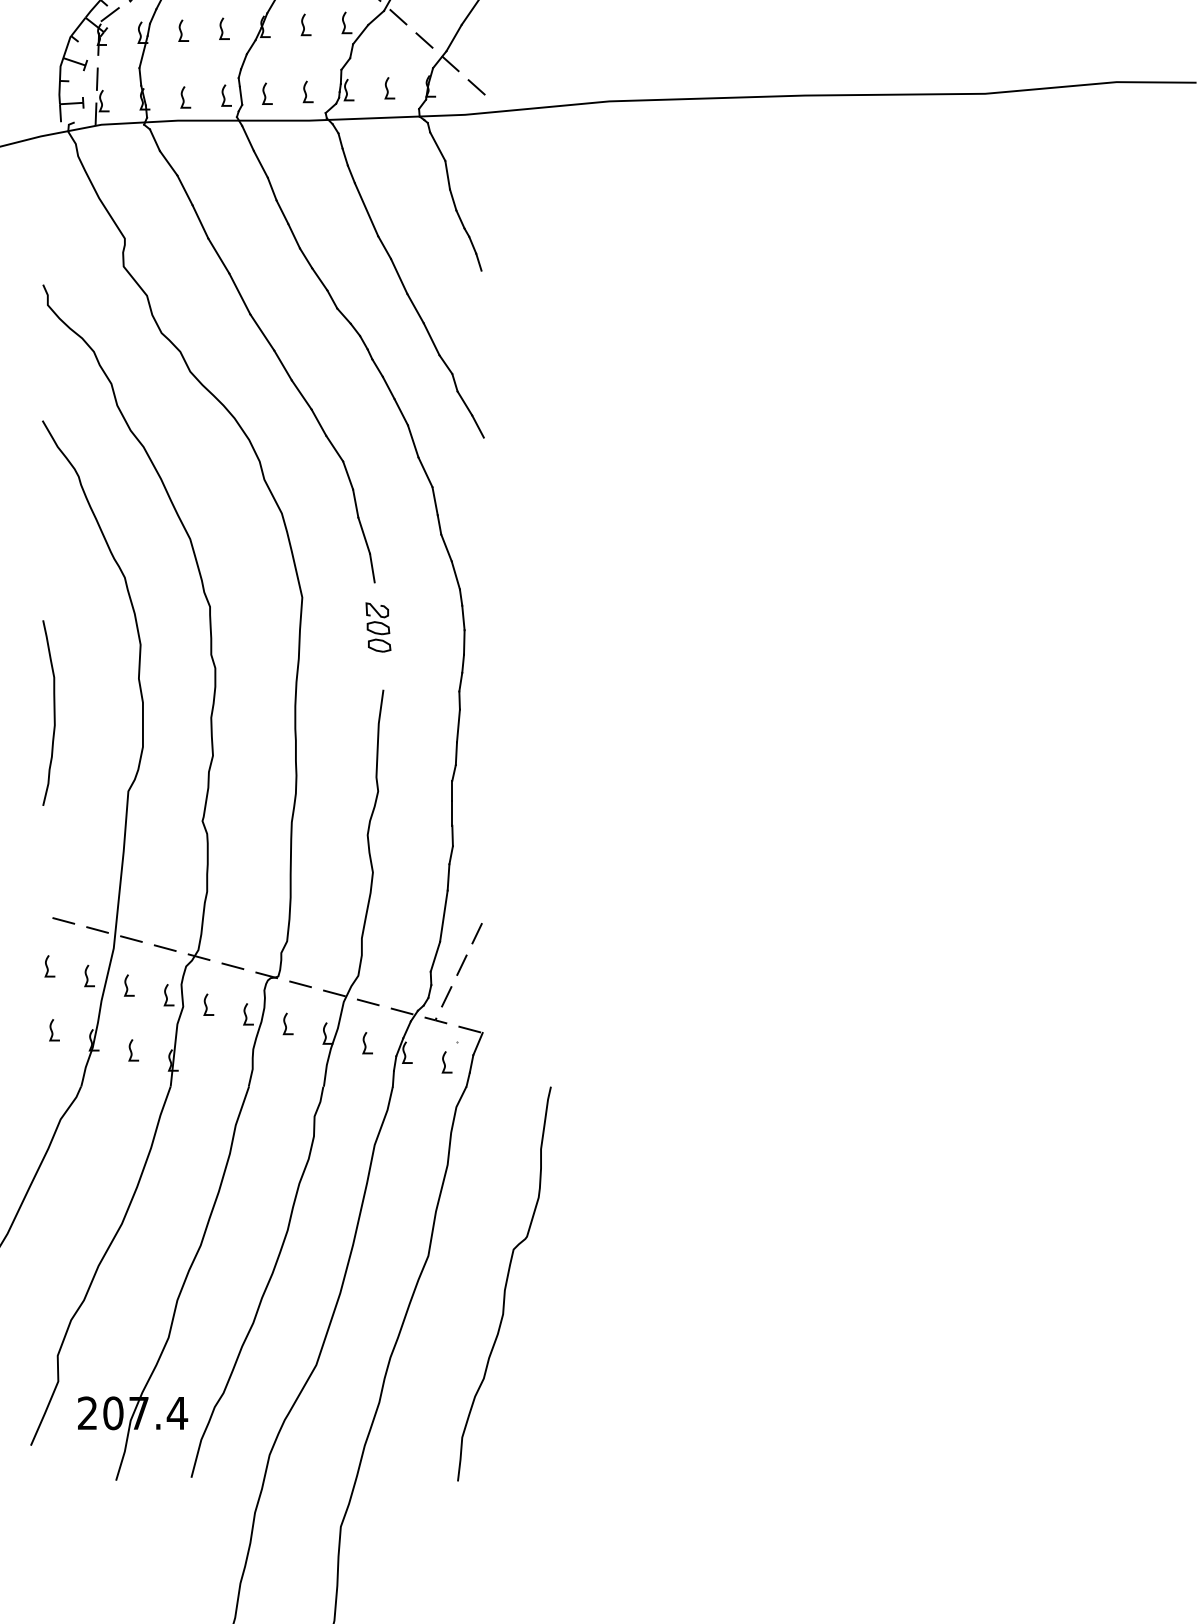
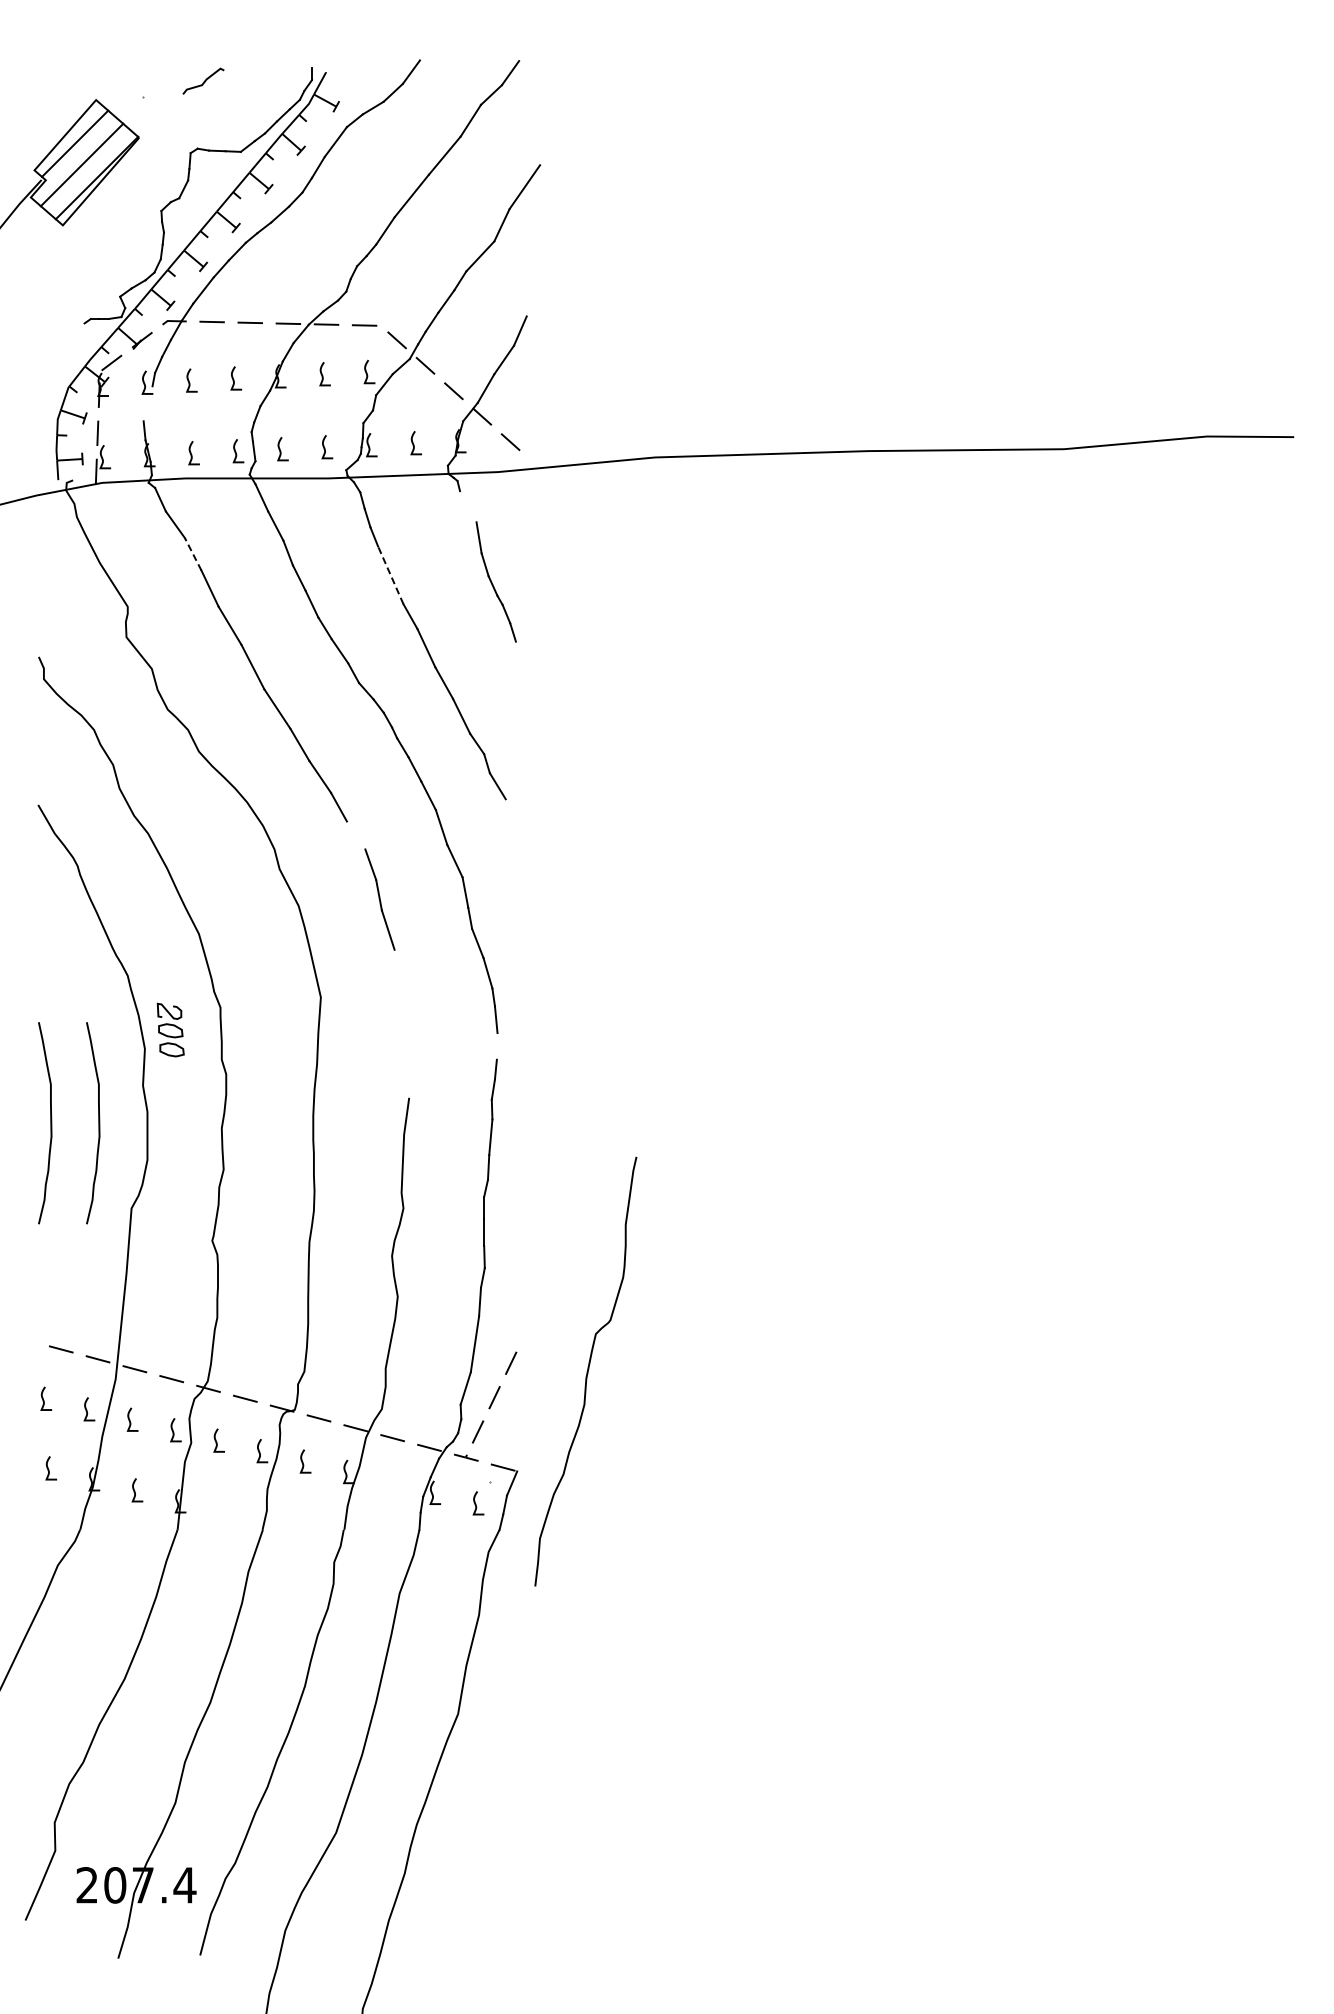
line: (143, 51) -> (147, 403), removed
line: (437, 146) -> (468, 506), removed
line: (184, 189) -> (192, 553), solid -> dashed
line: (366, 209) -> (390, 575), solid -> dashed
line: (477, 426) -> (511, 811), removed
line: (334, 448) -> (355, 835), removed
line: (371, 567) -> (396, 964), removed
part: (378, 626) -> (170, 1029), moved
line: (463, 642) -> (496, 1046), removed
curve: (97, 713) -> (98, 1123), added
curve: (365, 1043) -> (389, 1482), removed
curve: (505, 1283) -> (586, 1371), moved

